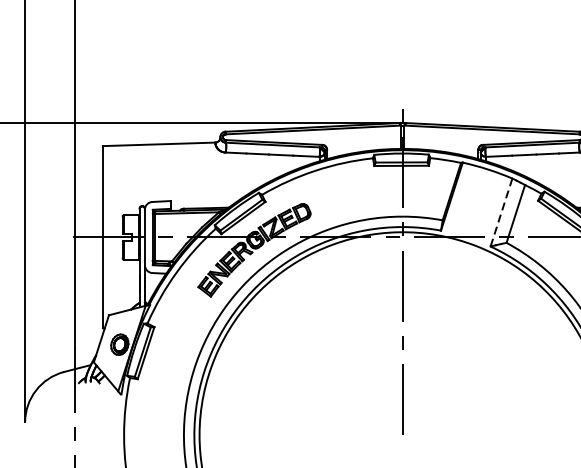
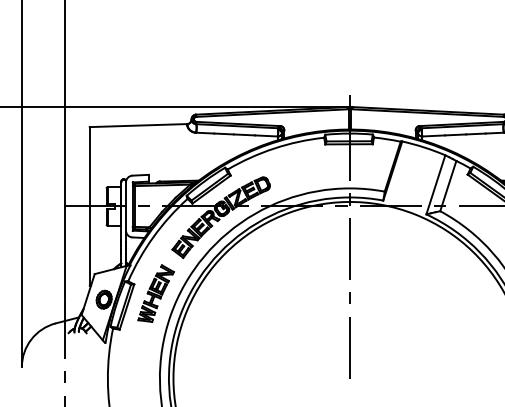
line: (501, 213) -> (435, 185), dashed -> solid
part: (178, 337) -> (155, 293), added

